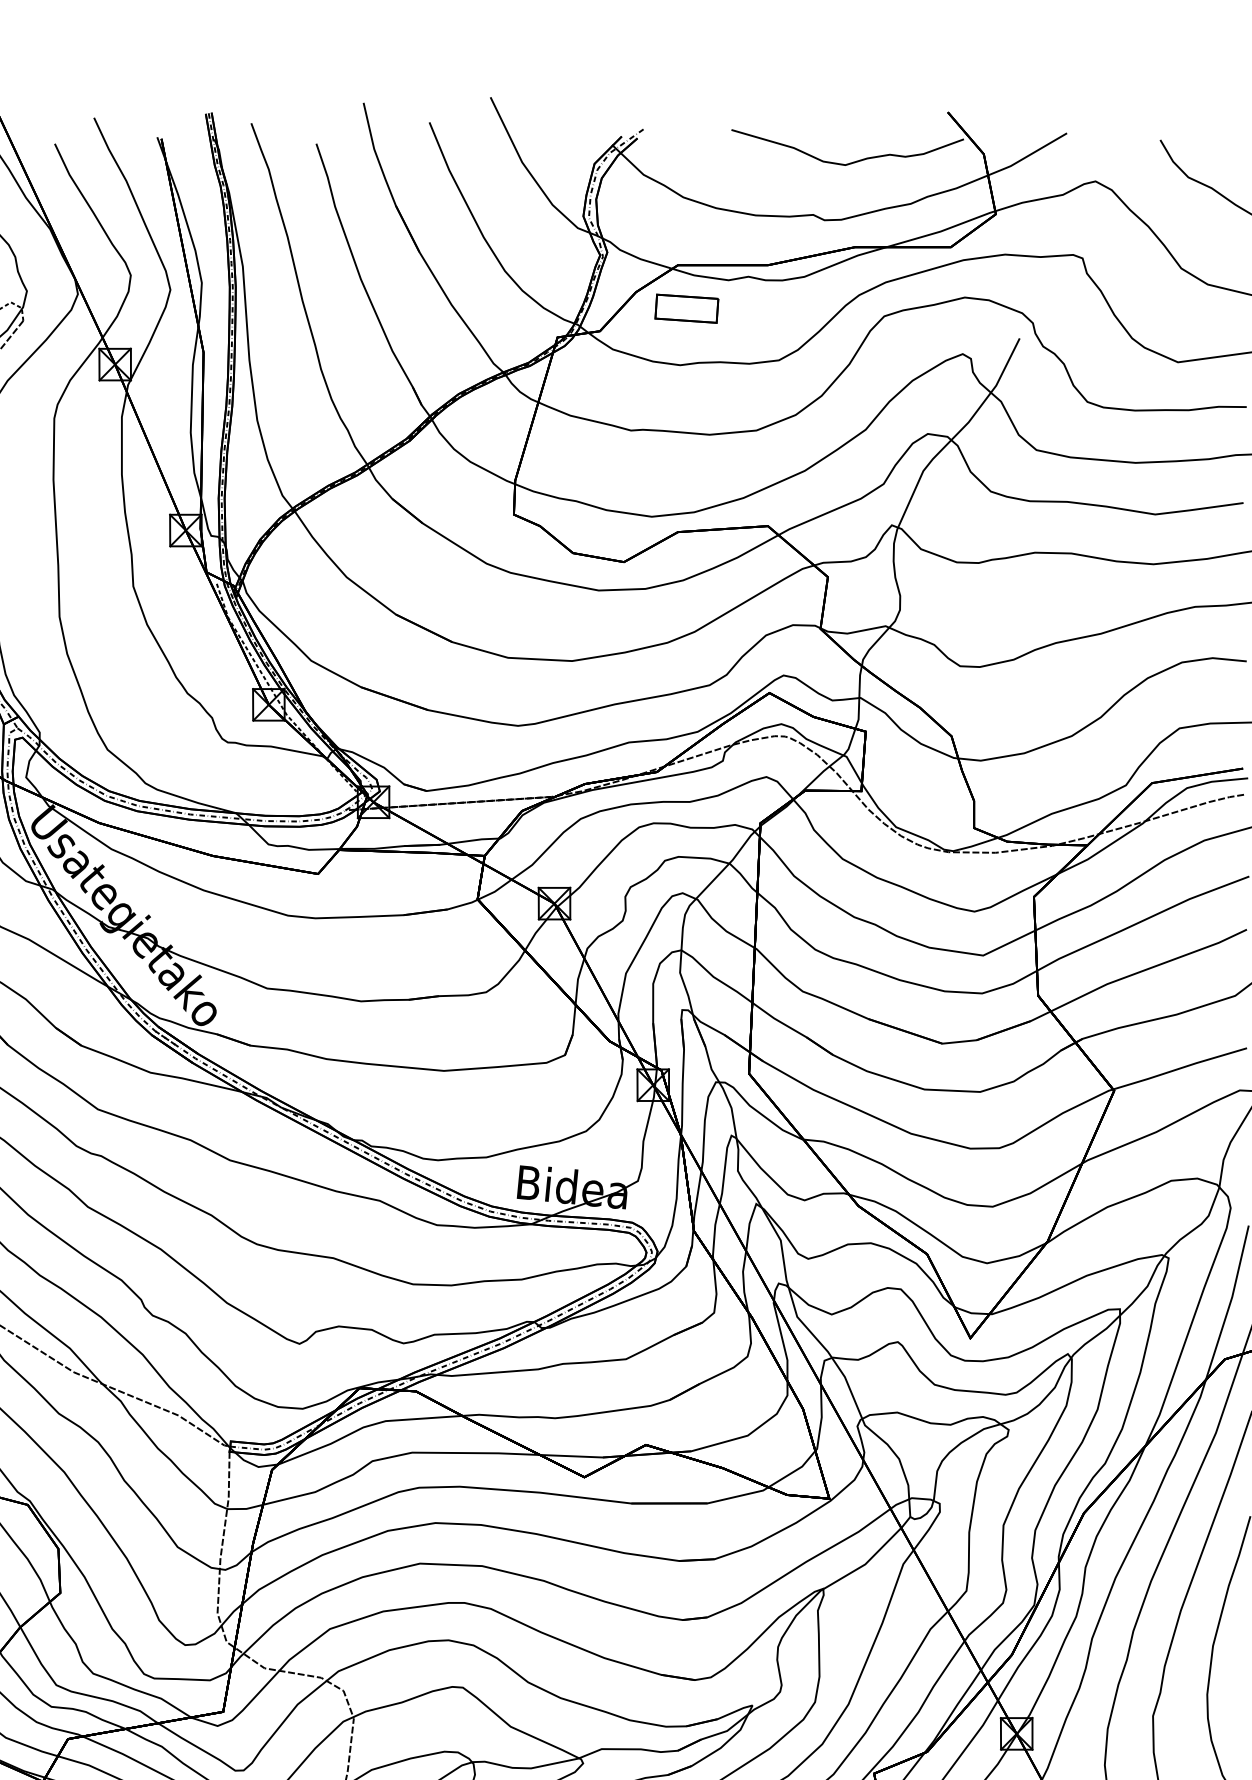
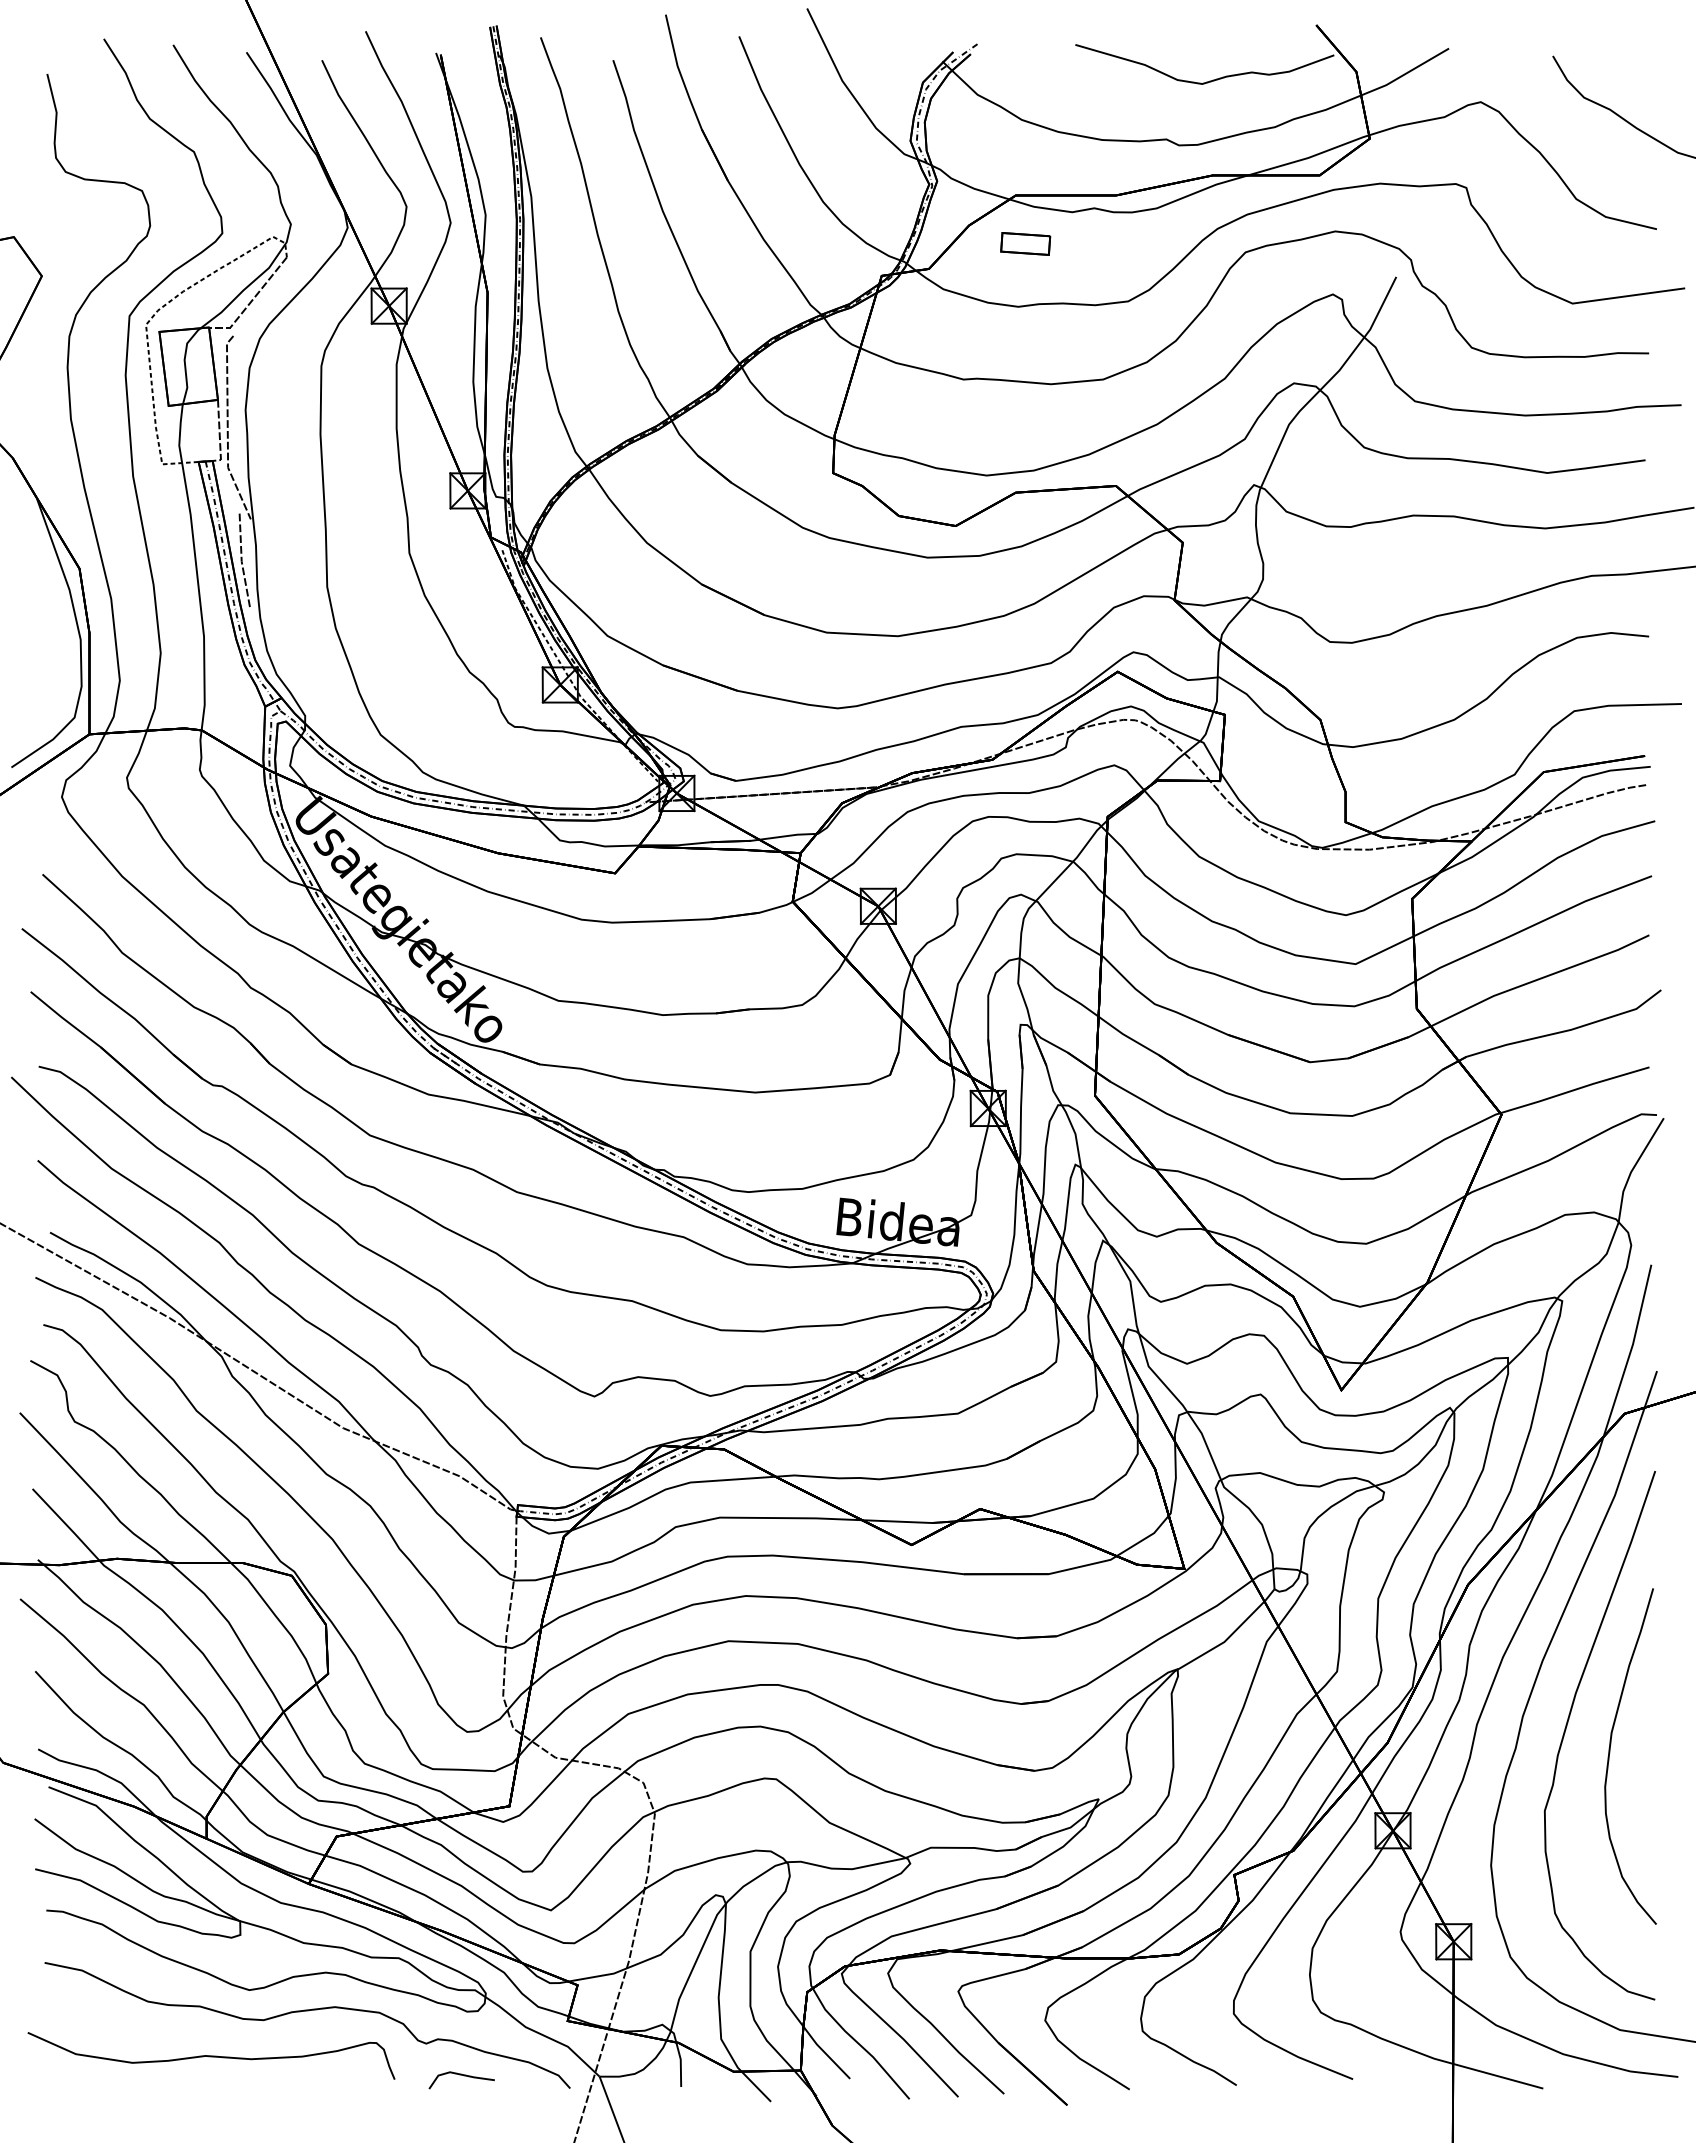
part: (686, 308) -> (1025, 243), size x0.7

